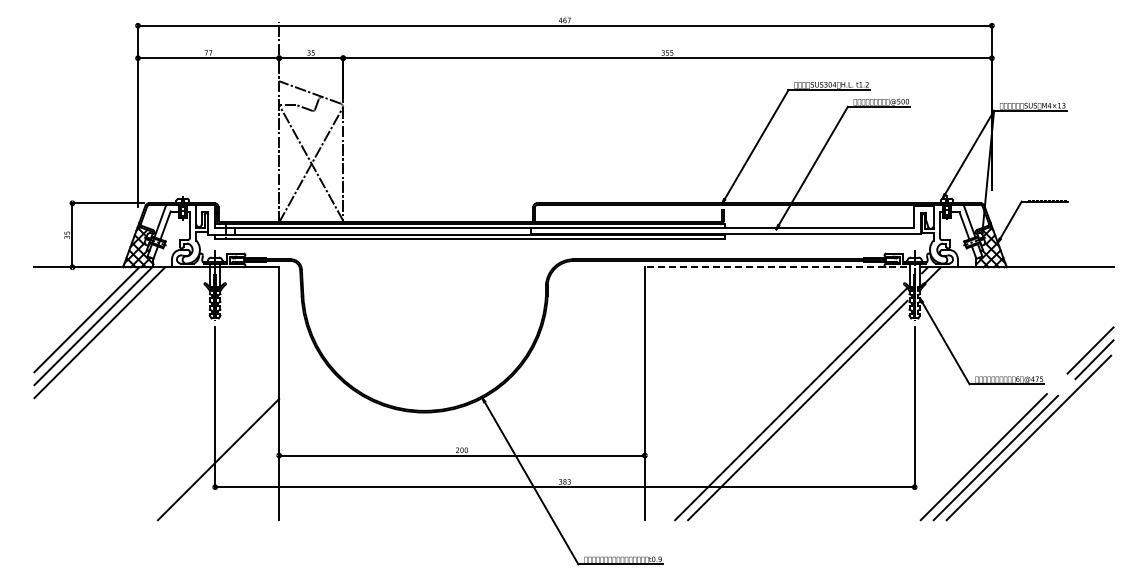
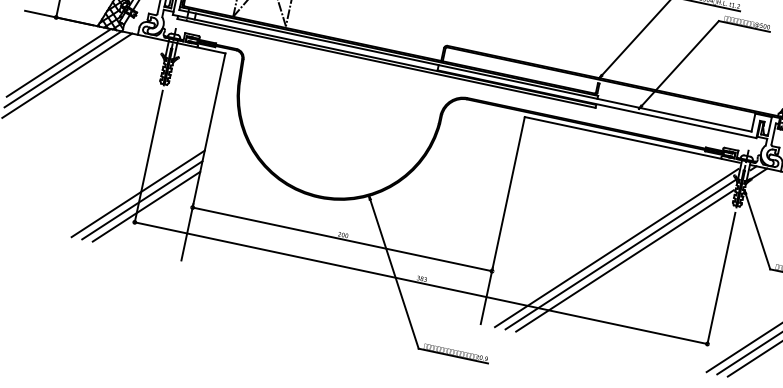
line: (775, 267) -> (631, 139), dashed -> solid
line: (784, 397) -> (616, 247), added
line: (212, 453) -> (138, 194), added
line: (224, 465) -> (146, 206), added

